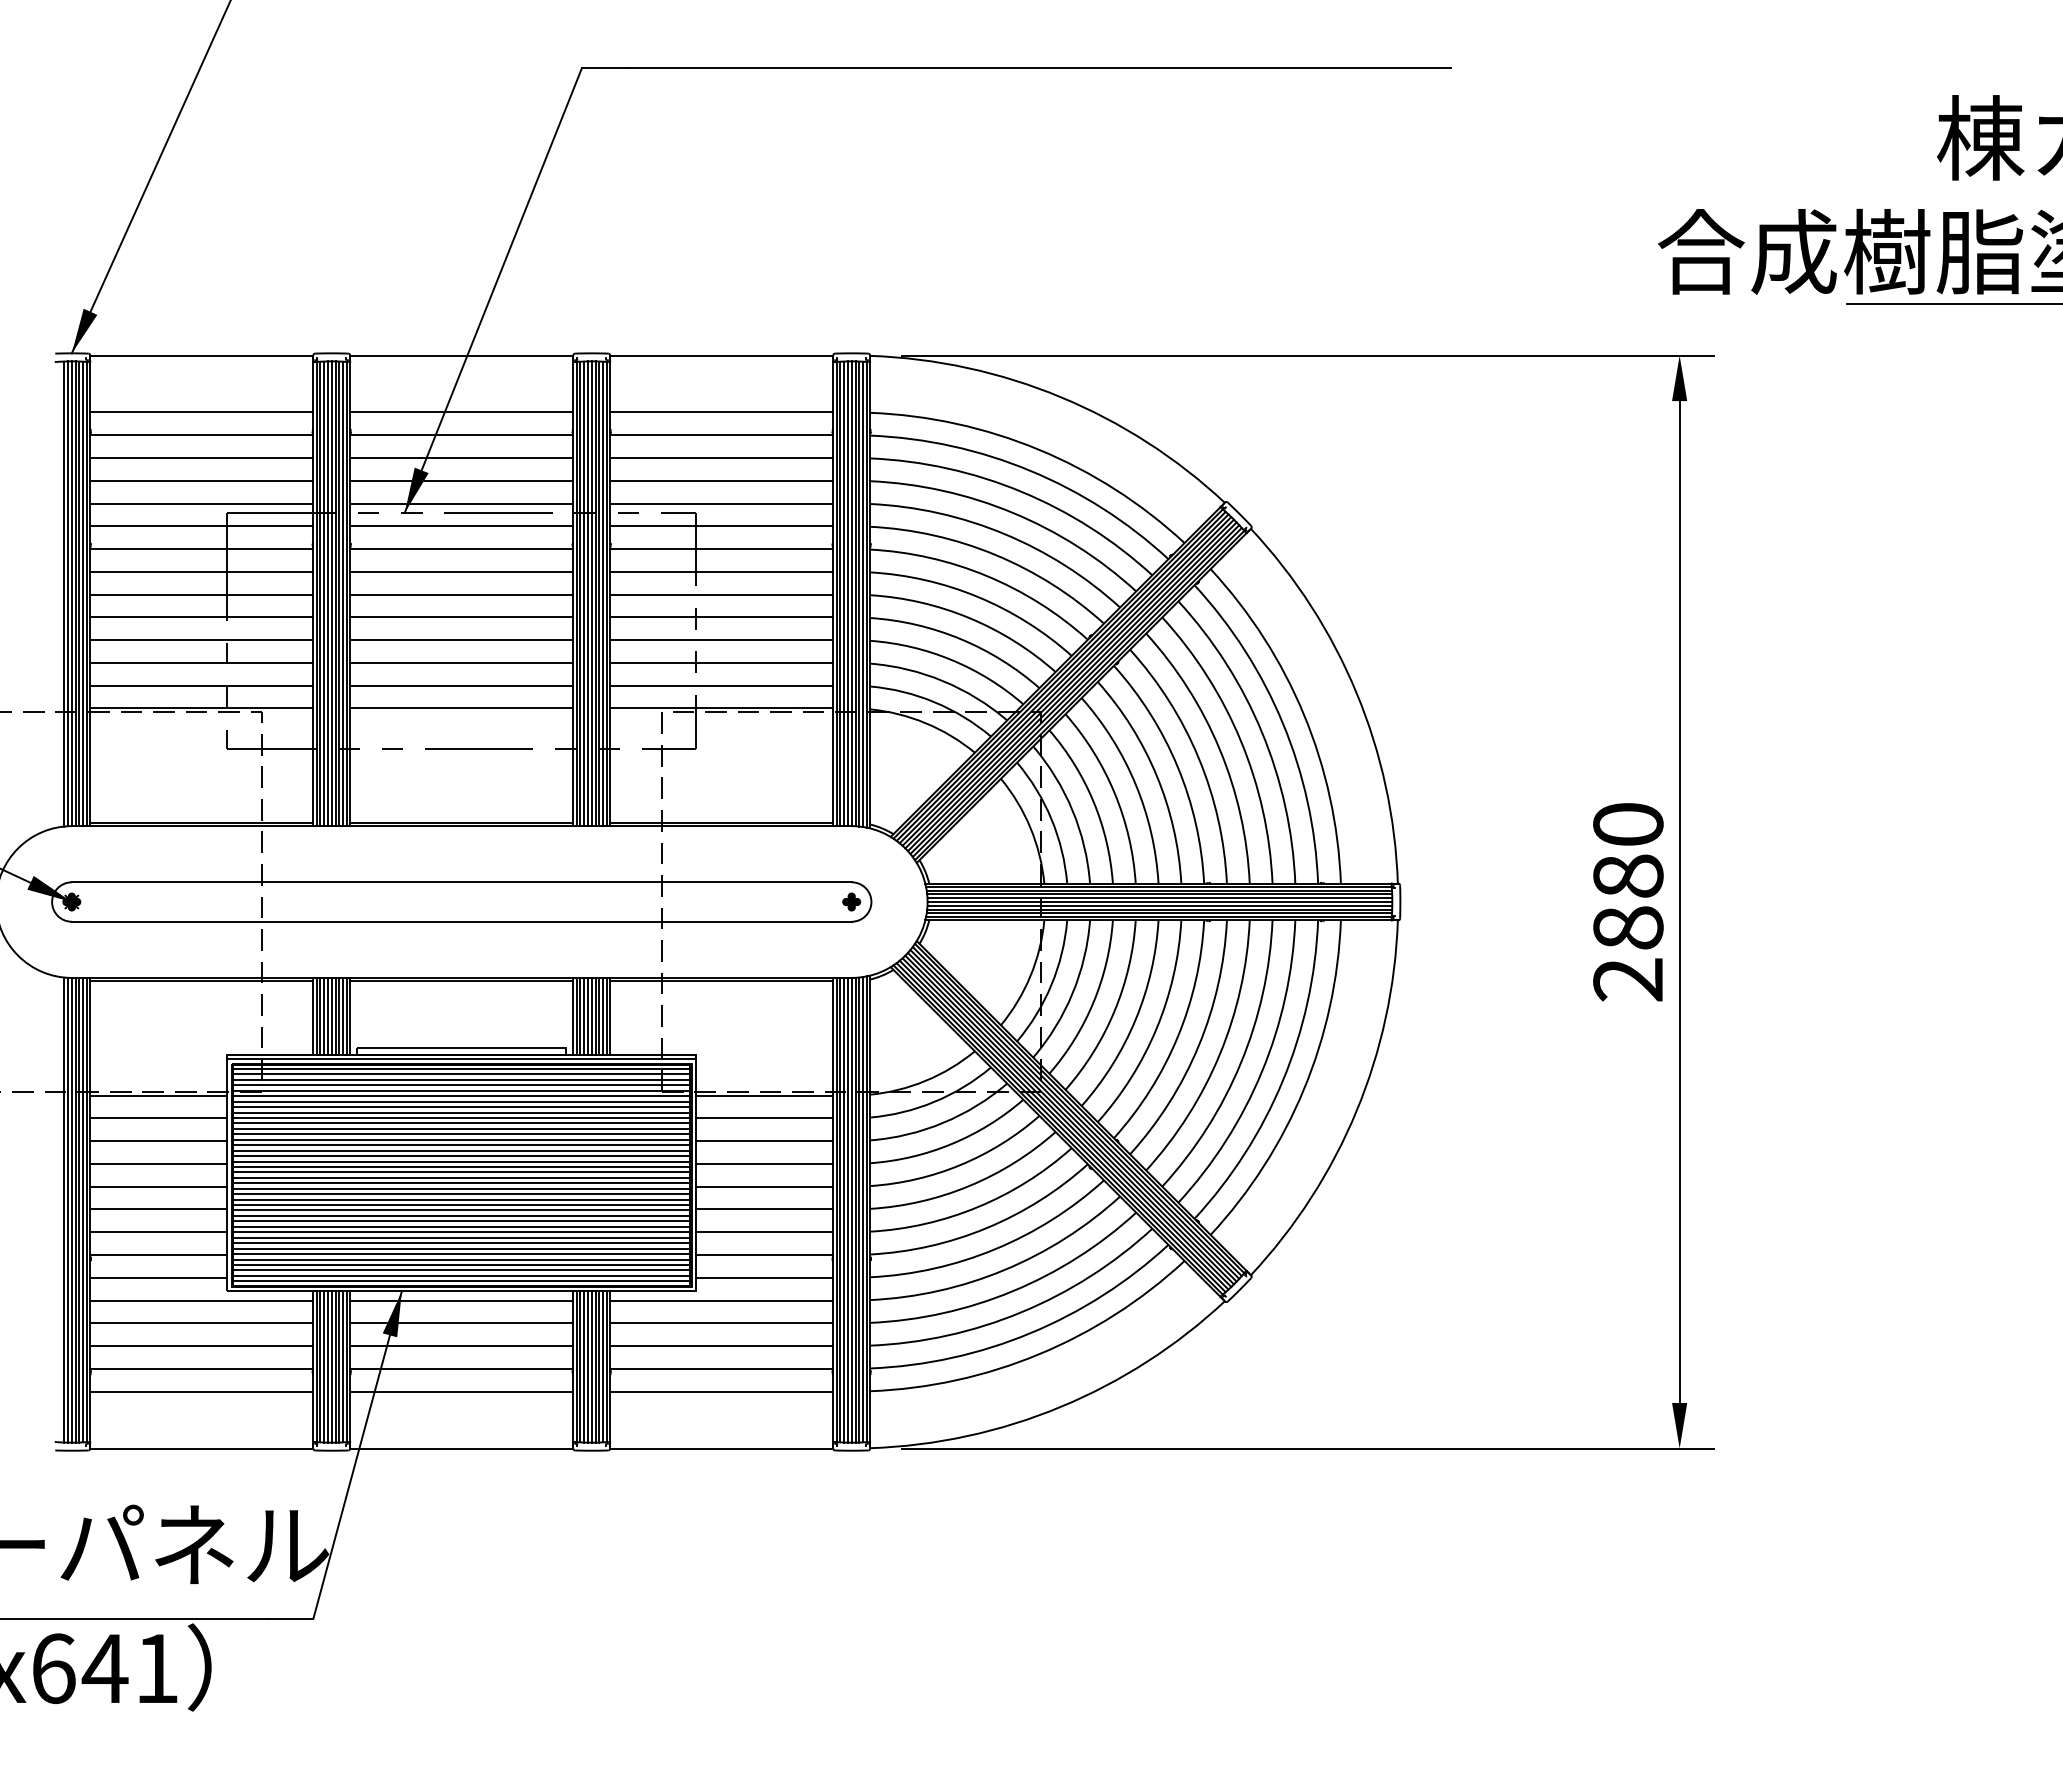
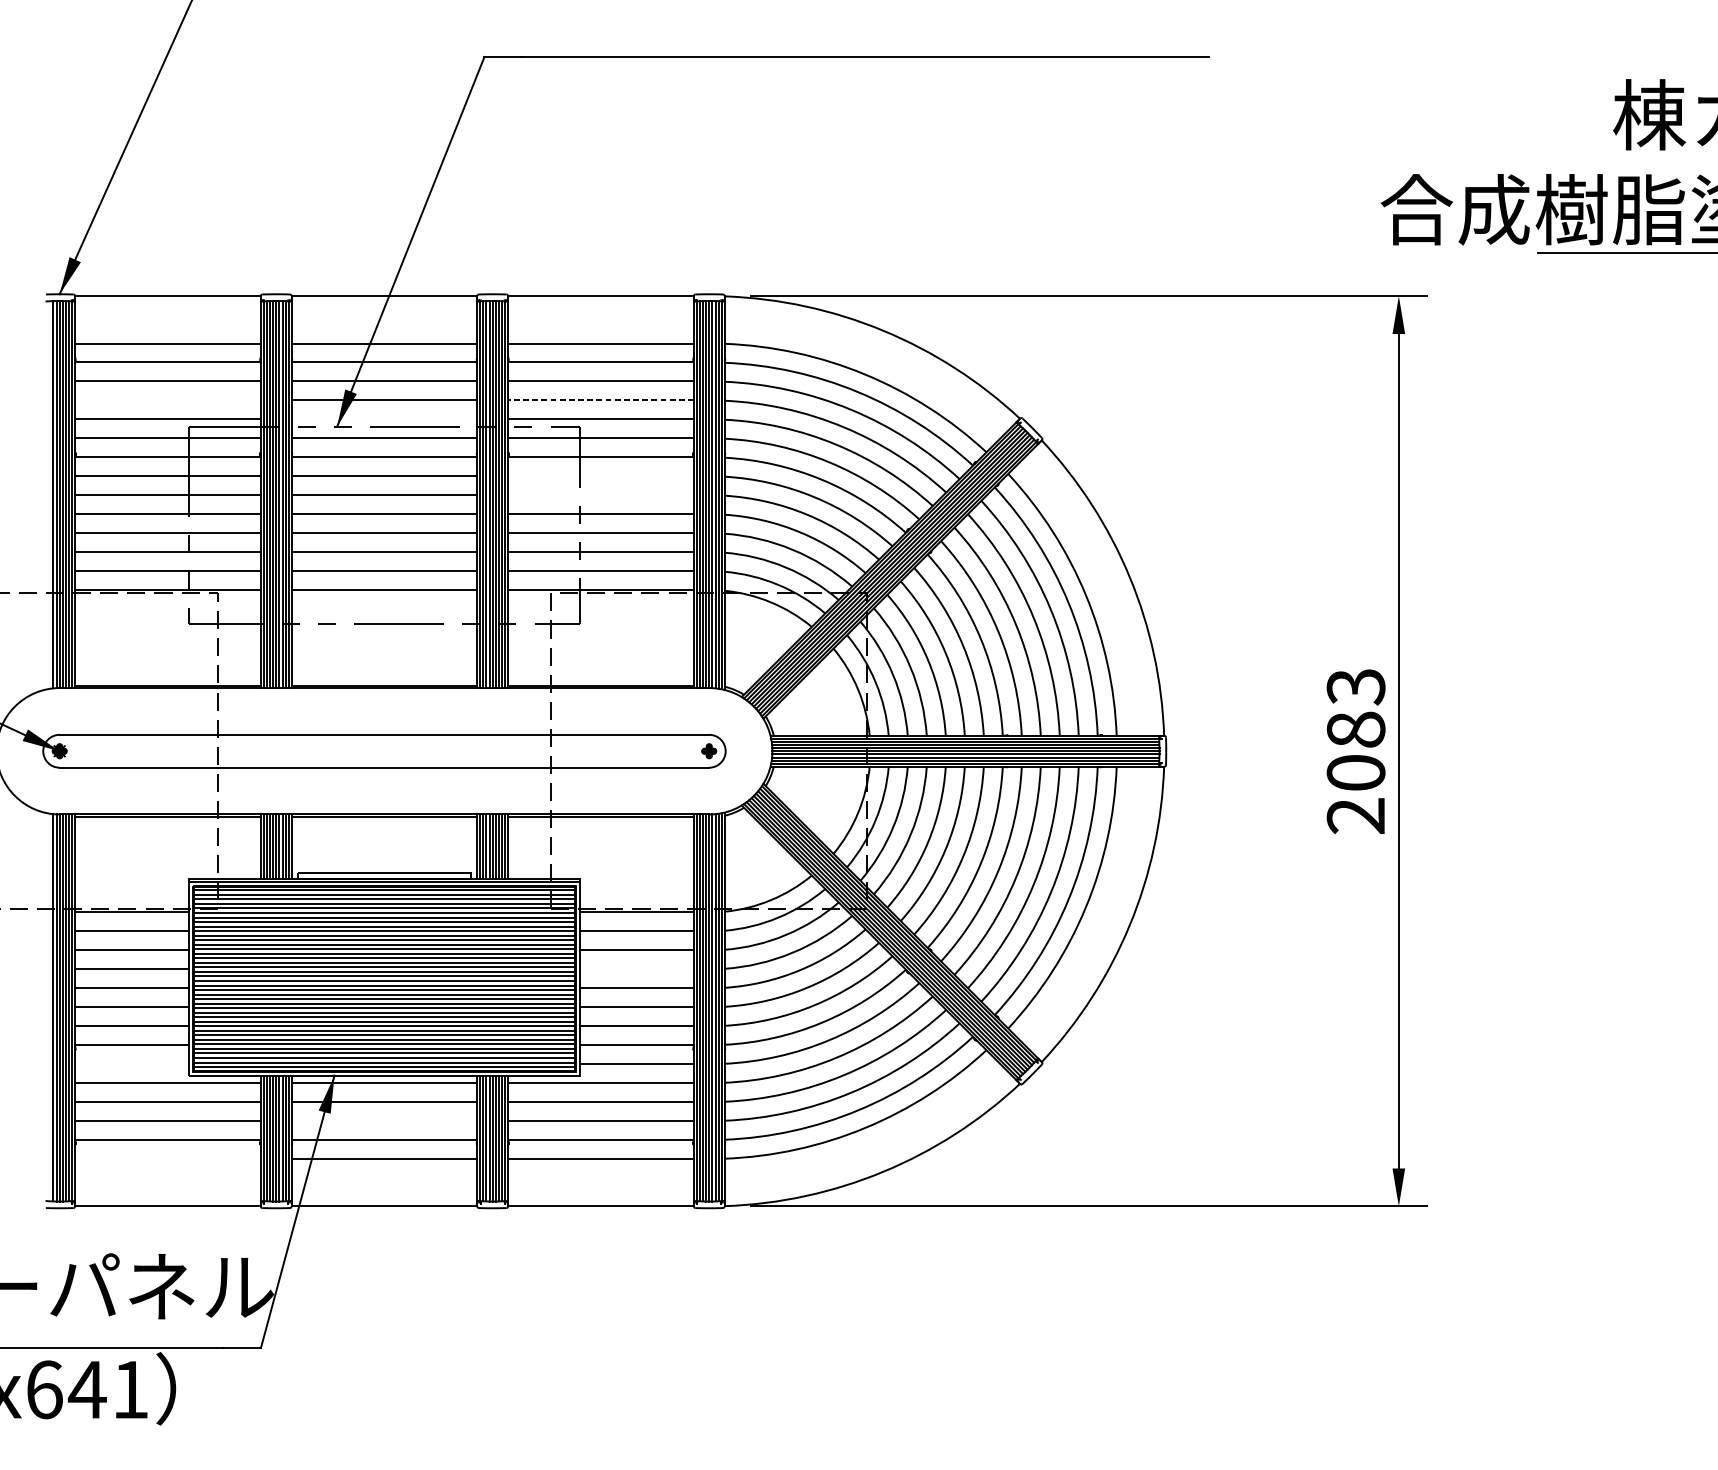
line: (201, 480) -> (167, 400), removed
line: (721, 480) -> (600, 400), solid -> dashed
line: (461, 503) -> (384, 419), removed
line: (721, 571) -> (600, 475), removed
line: (721, 594) -> (600, 495), removed
text: (1628, 876) -> (1356, 730), 2880 -> 2083
line: (764, 1163) -> (636, 969), removed
line: (158, 1277) -> (131, 1063), removed
line: (461, 1346) -> (384, 1121), removed
line: (201, 1391) -> (167, 1158), removed

